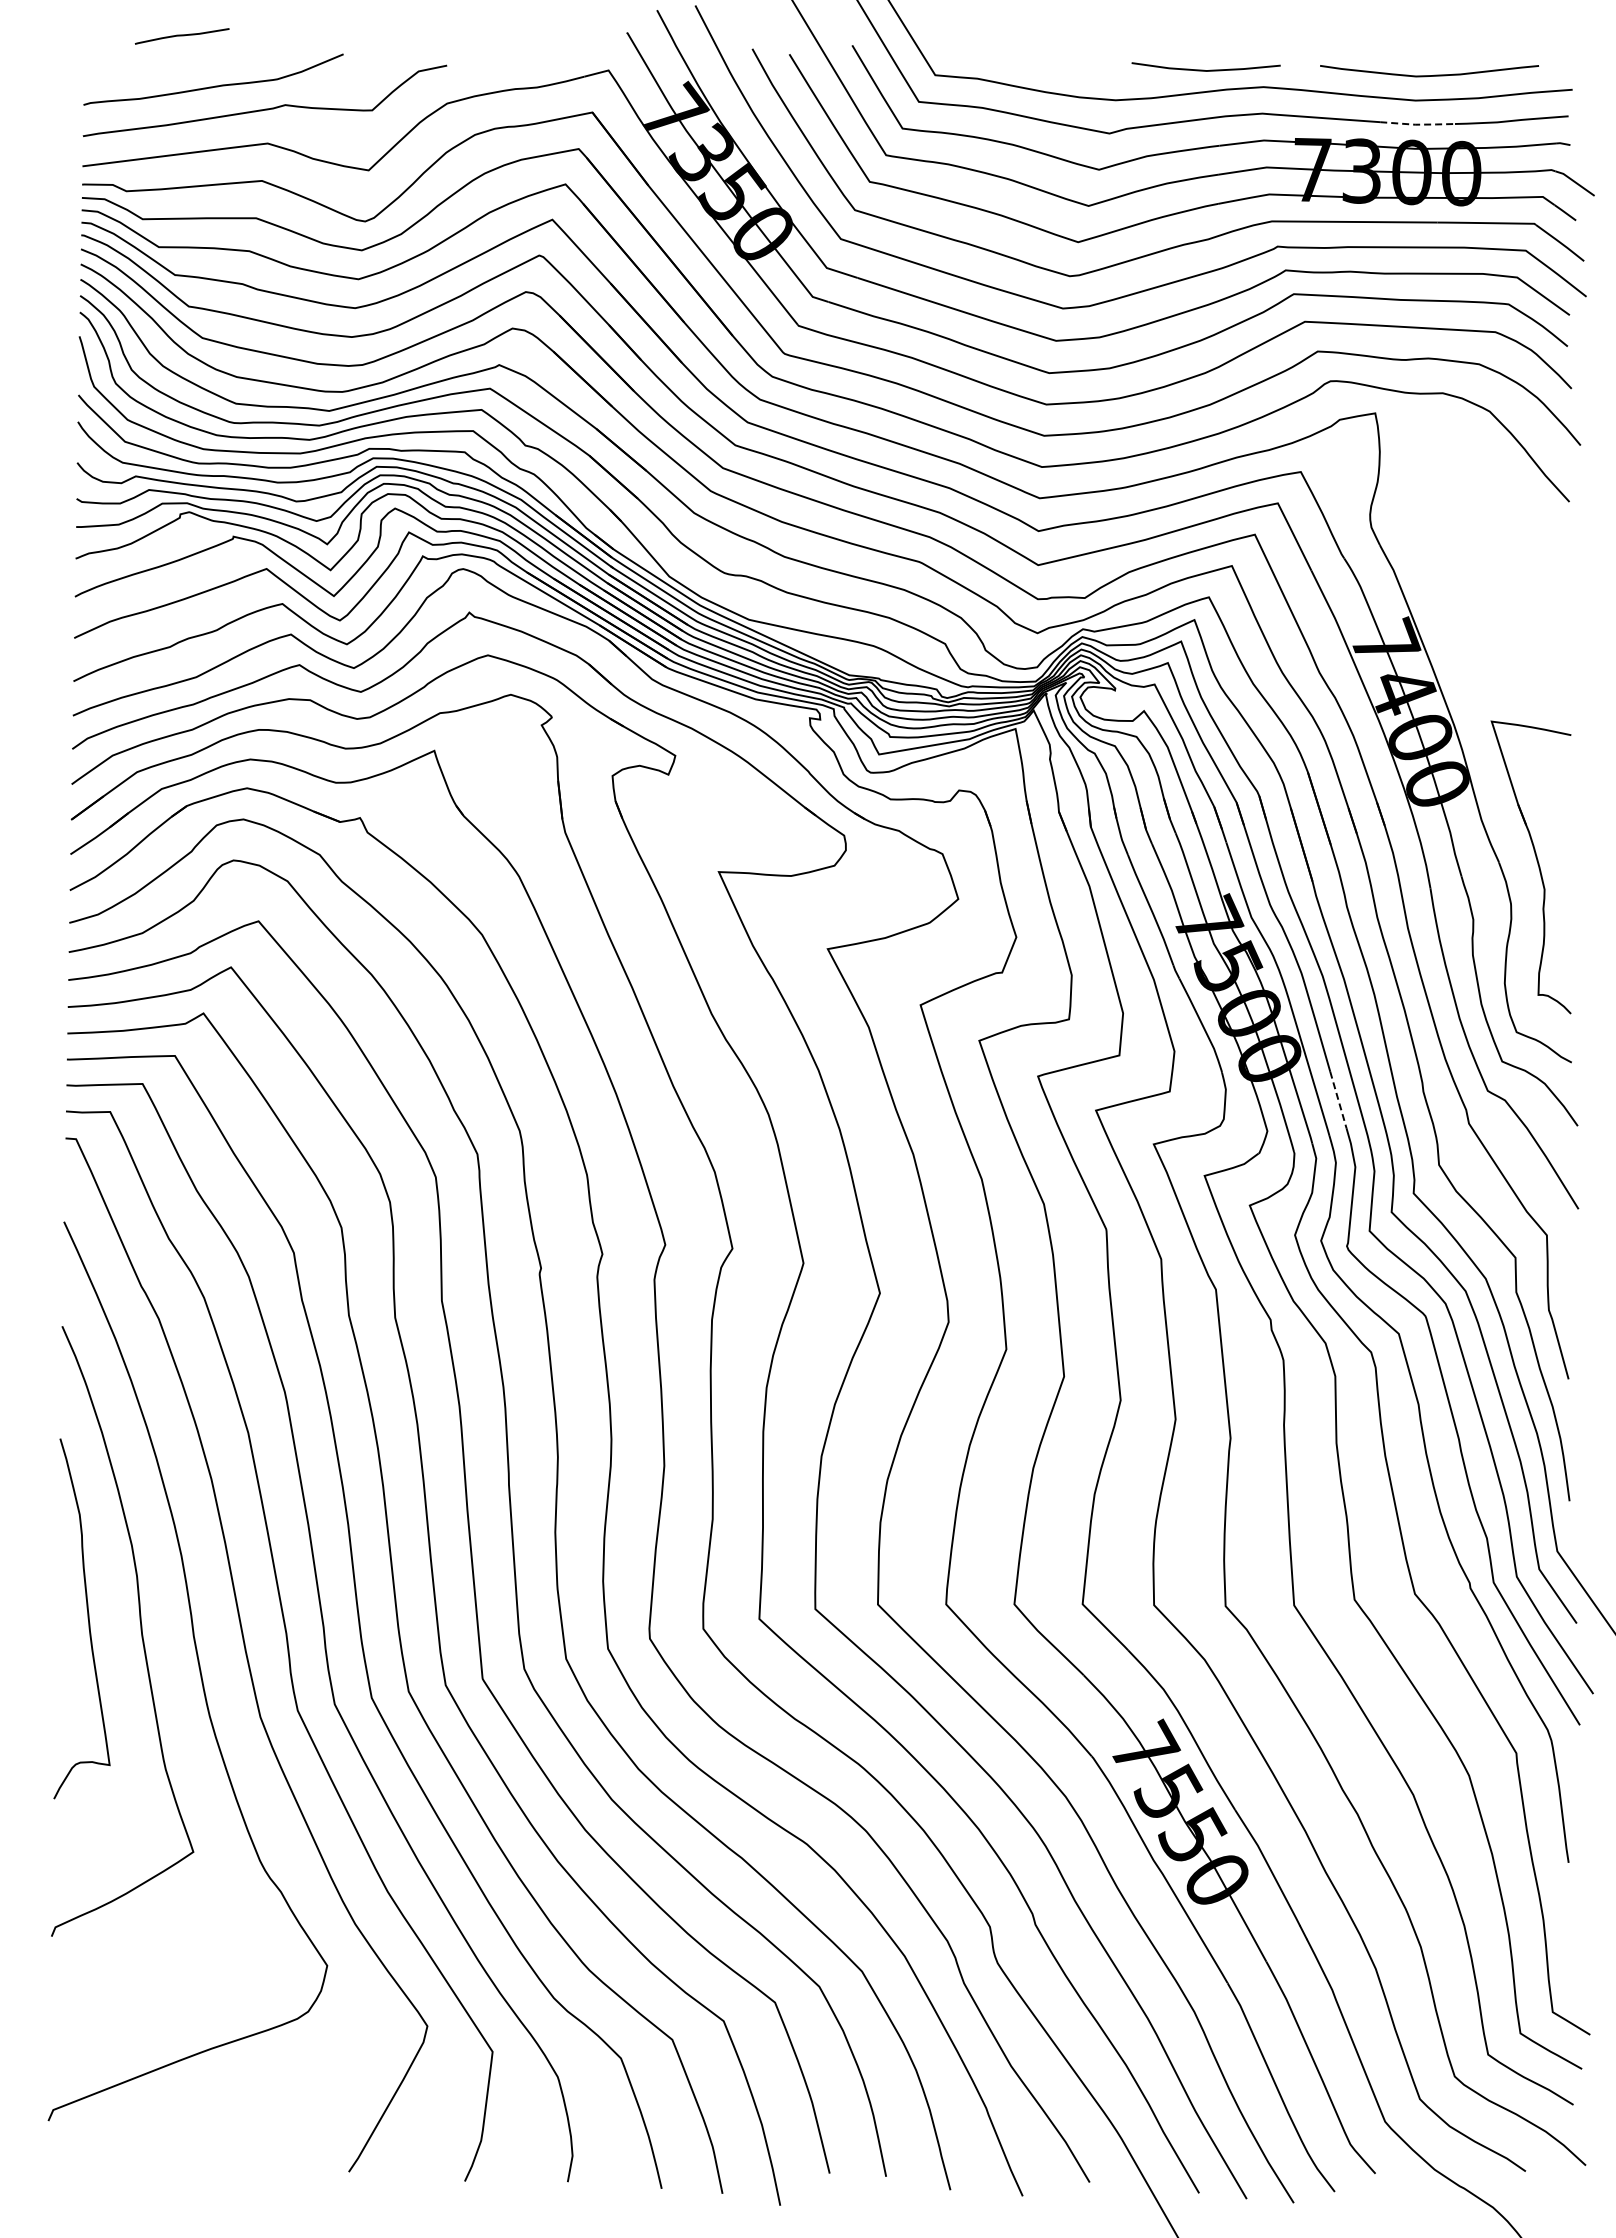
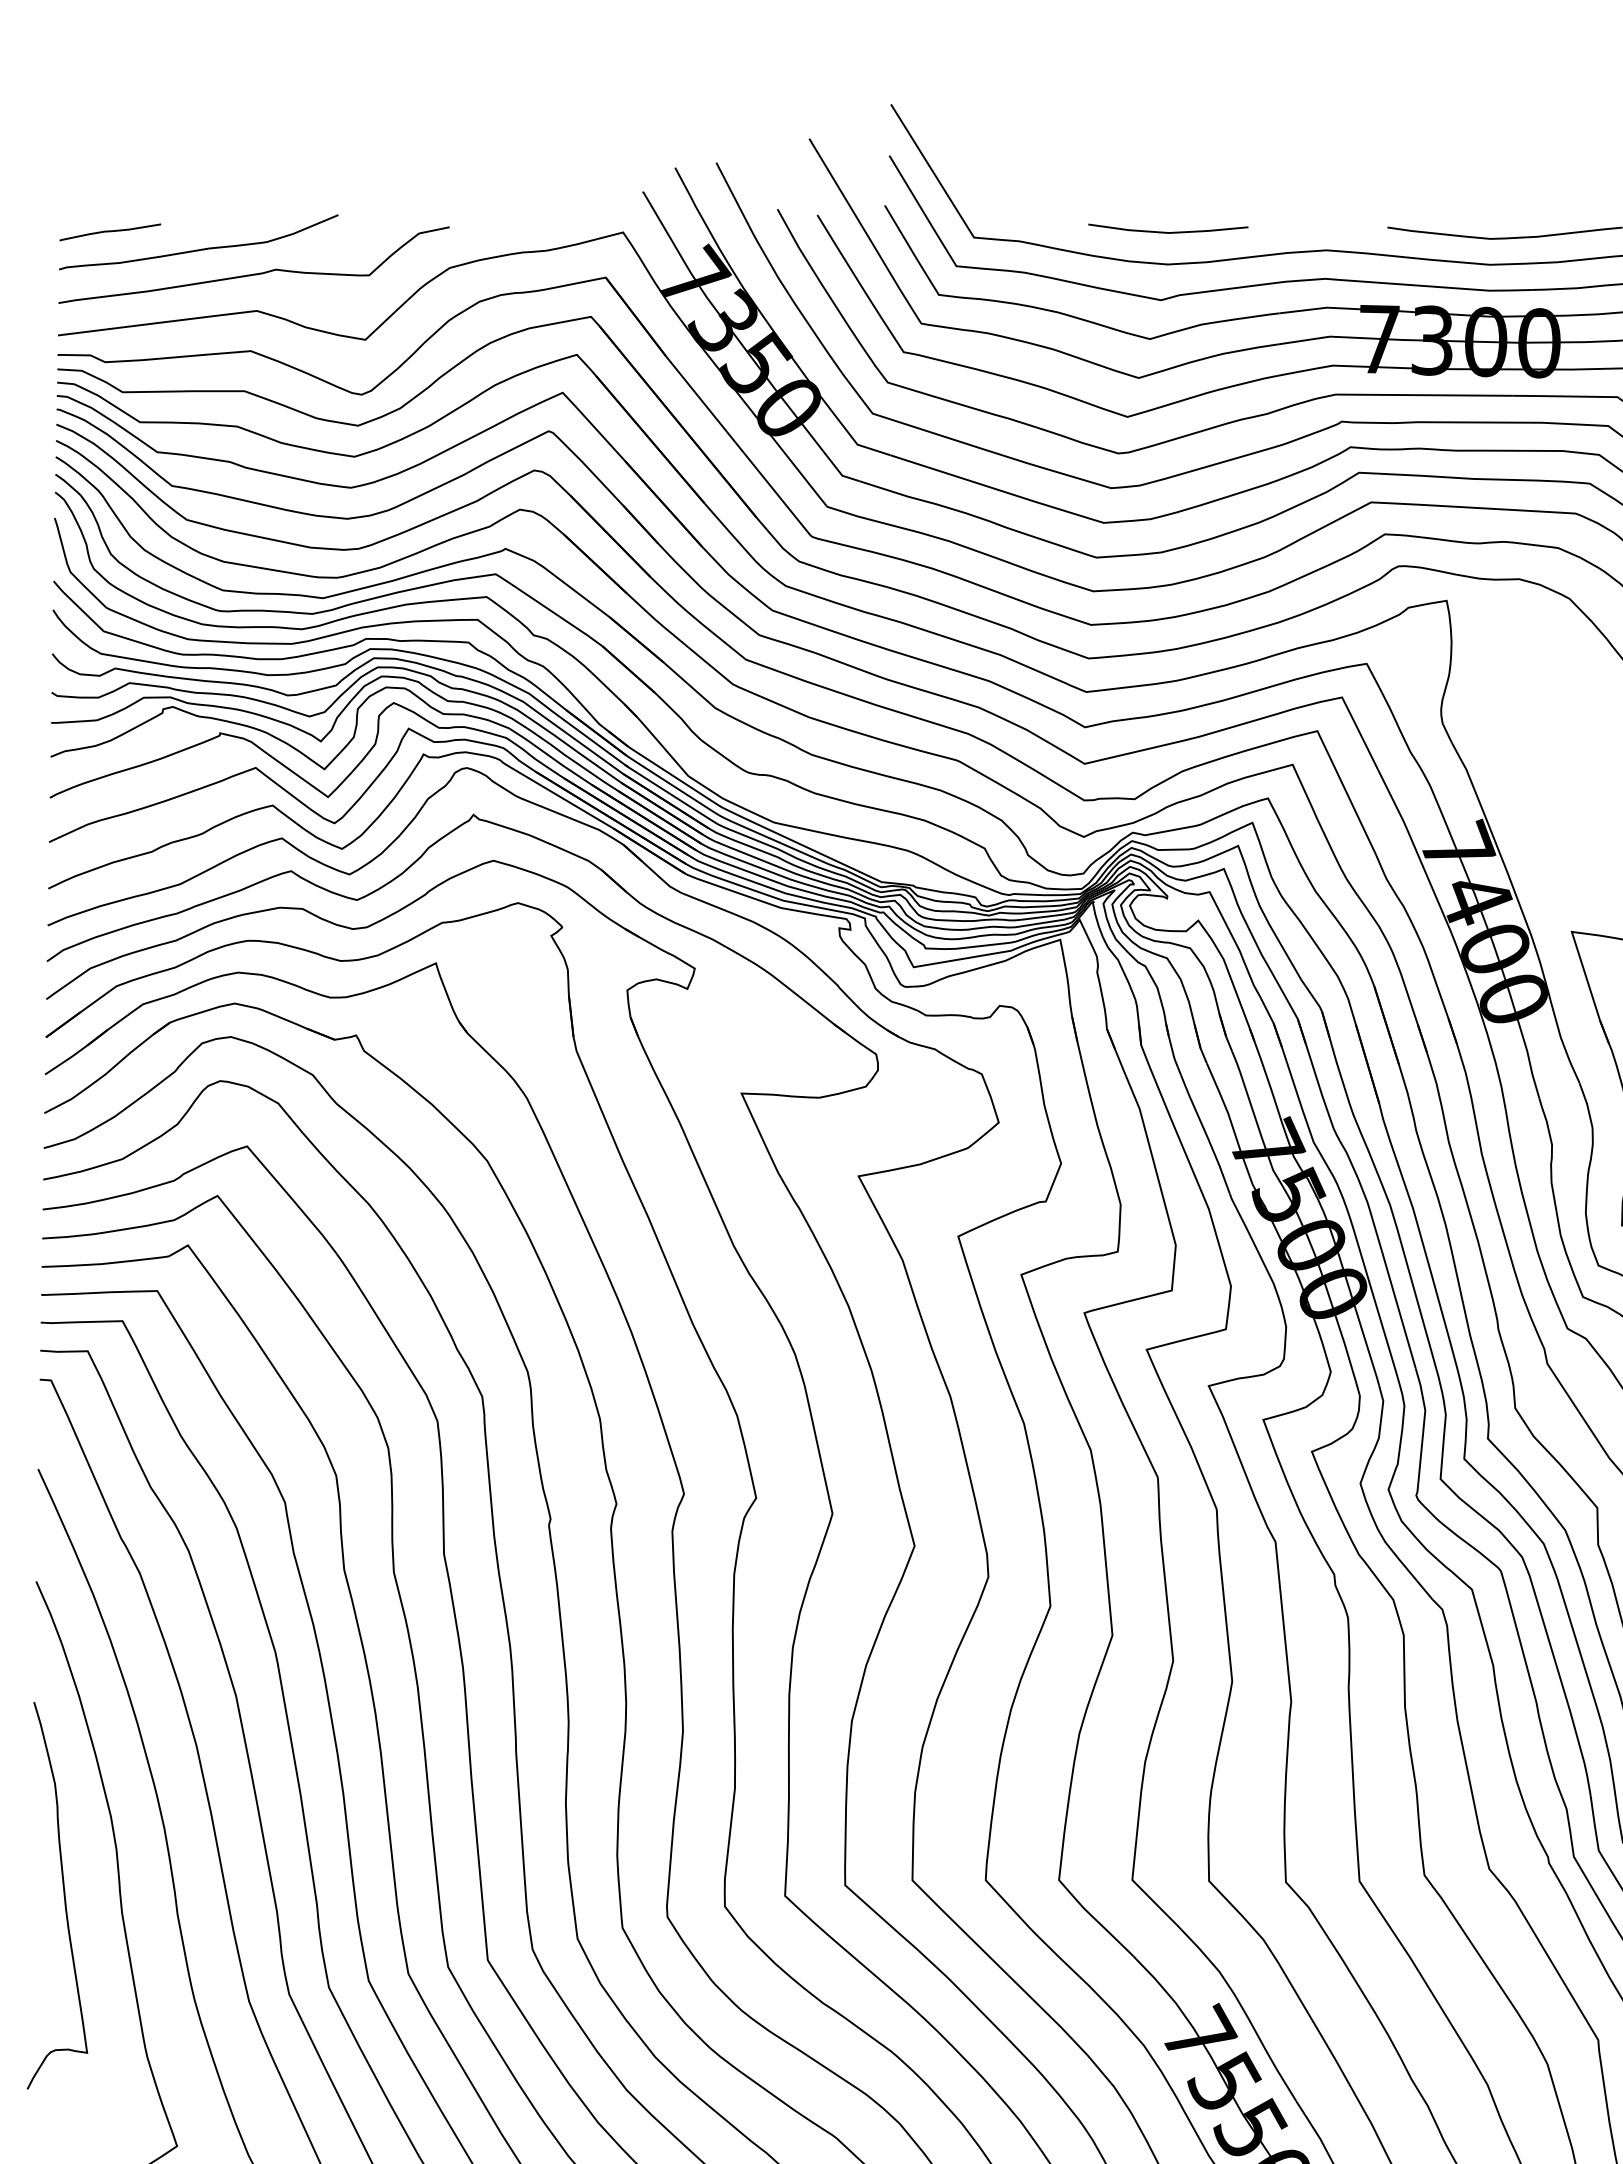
curve: (181, 36) -> (109, 232), moved
line: (1204, 69) -> (1166, 231), moved
line: (1417, 124) -> (1492, 290), dashed -> solid
line: (1338, 1100) -> (1407, 1338), dashed -> solid

